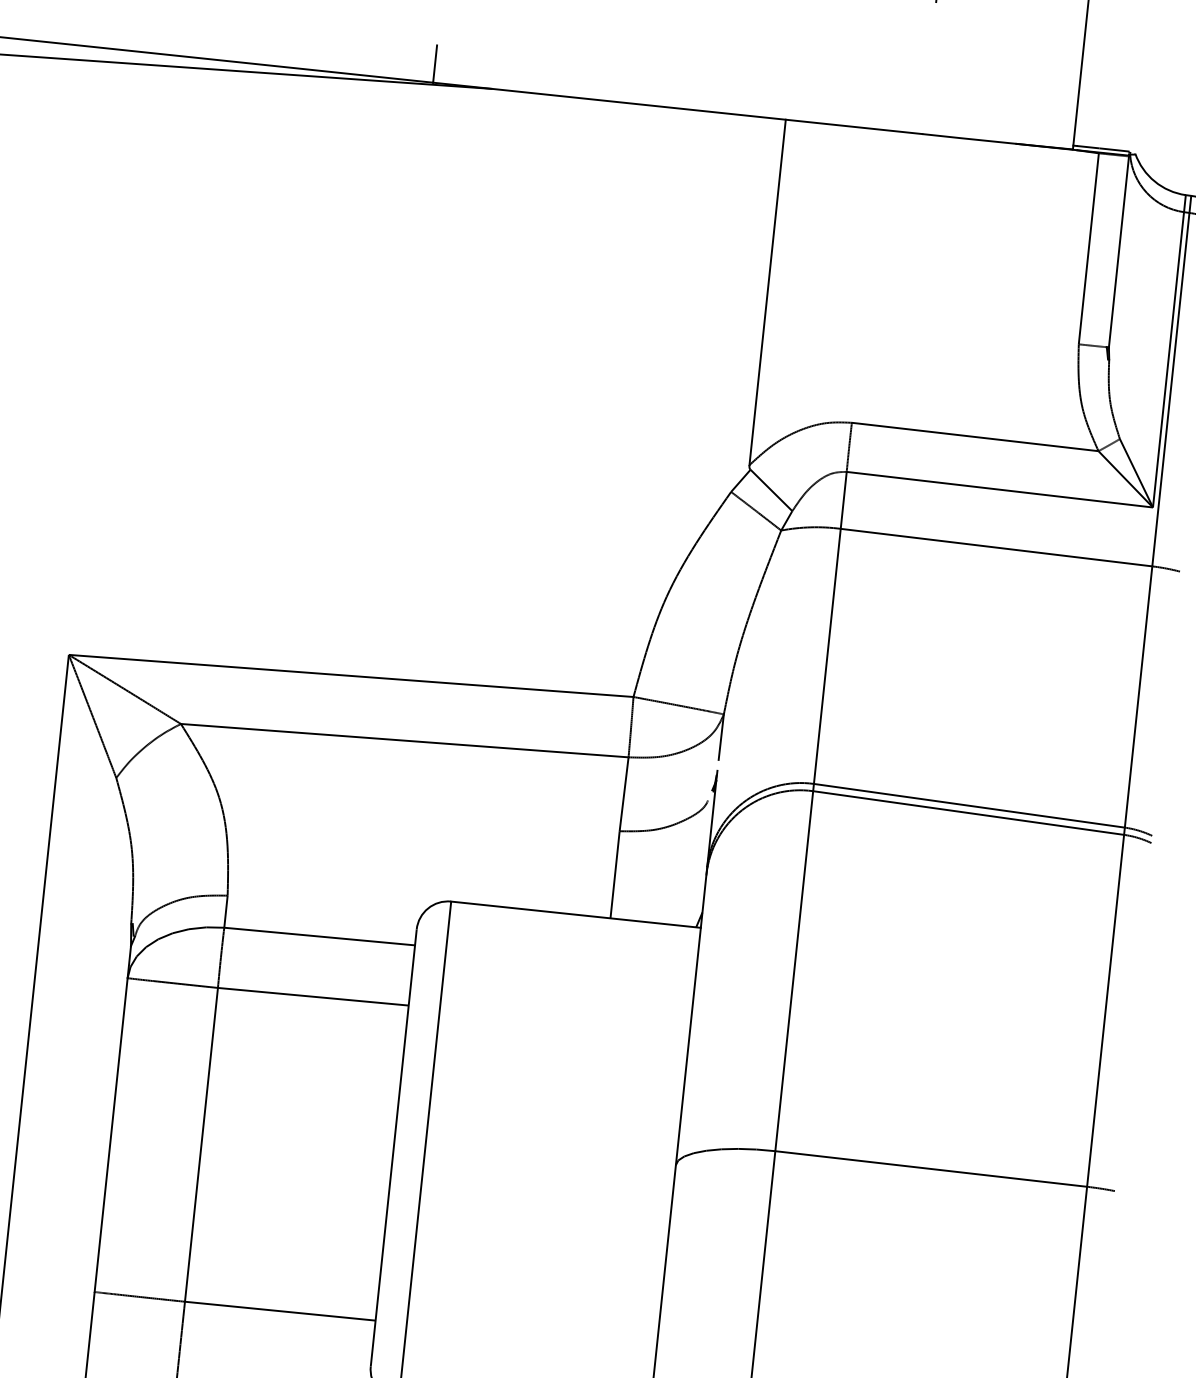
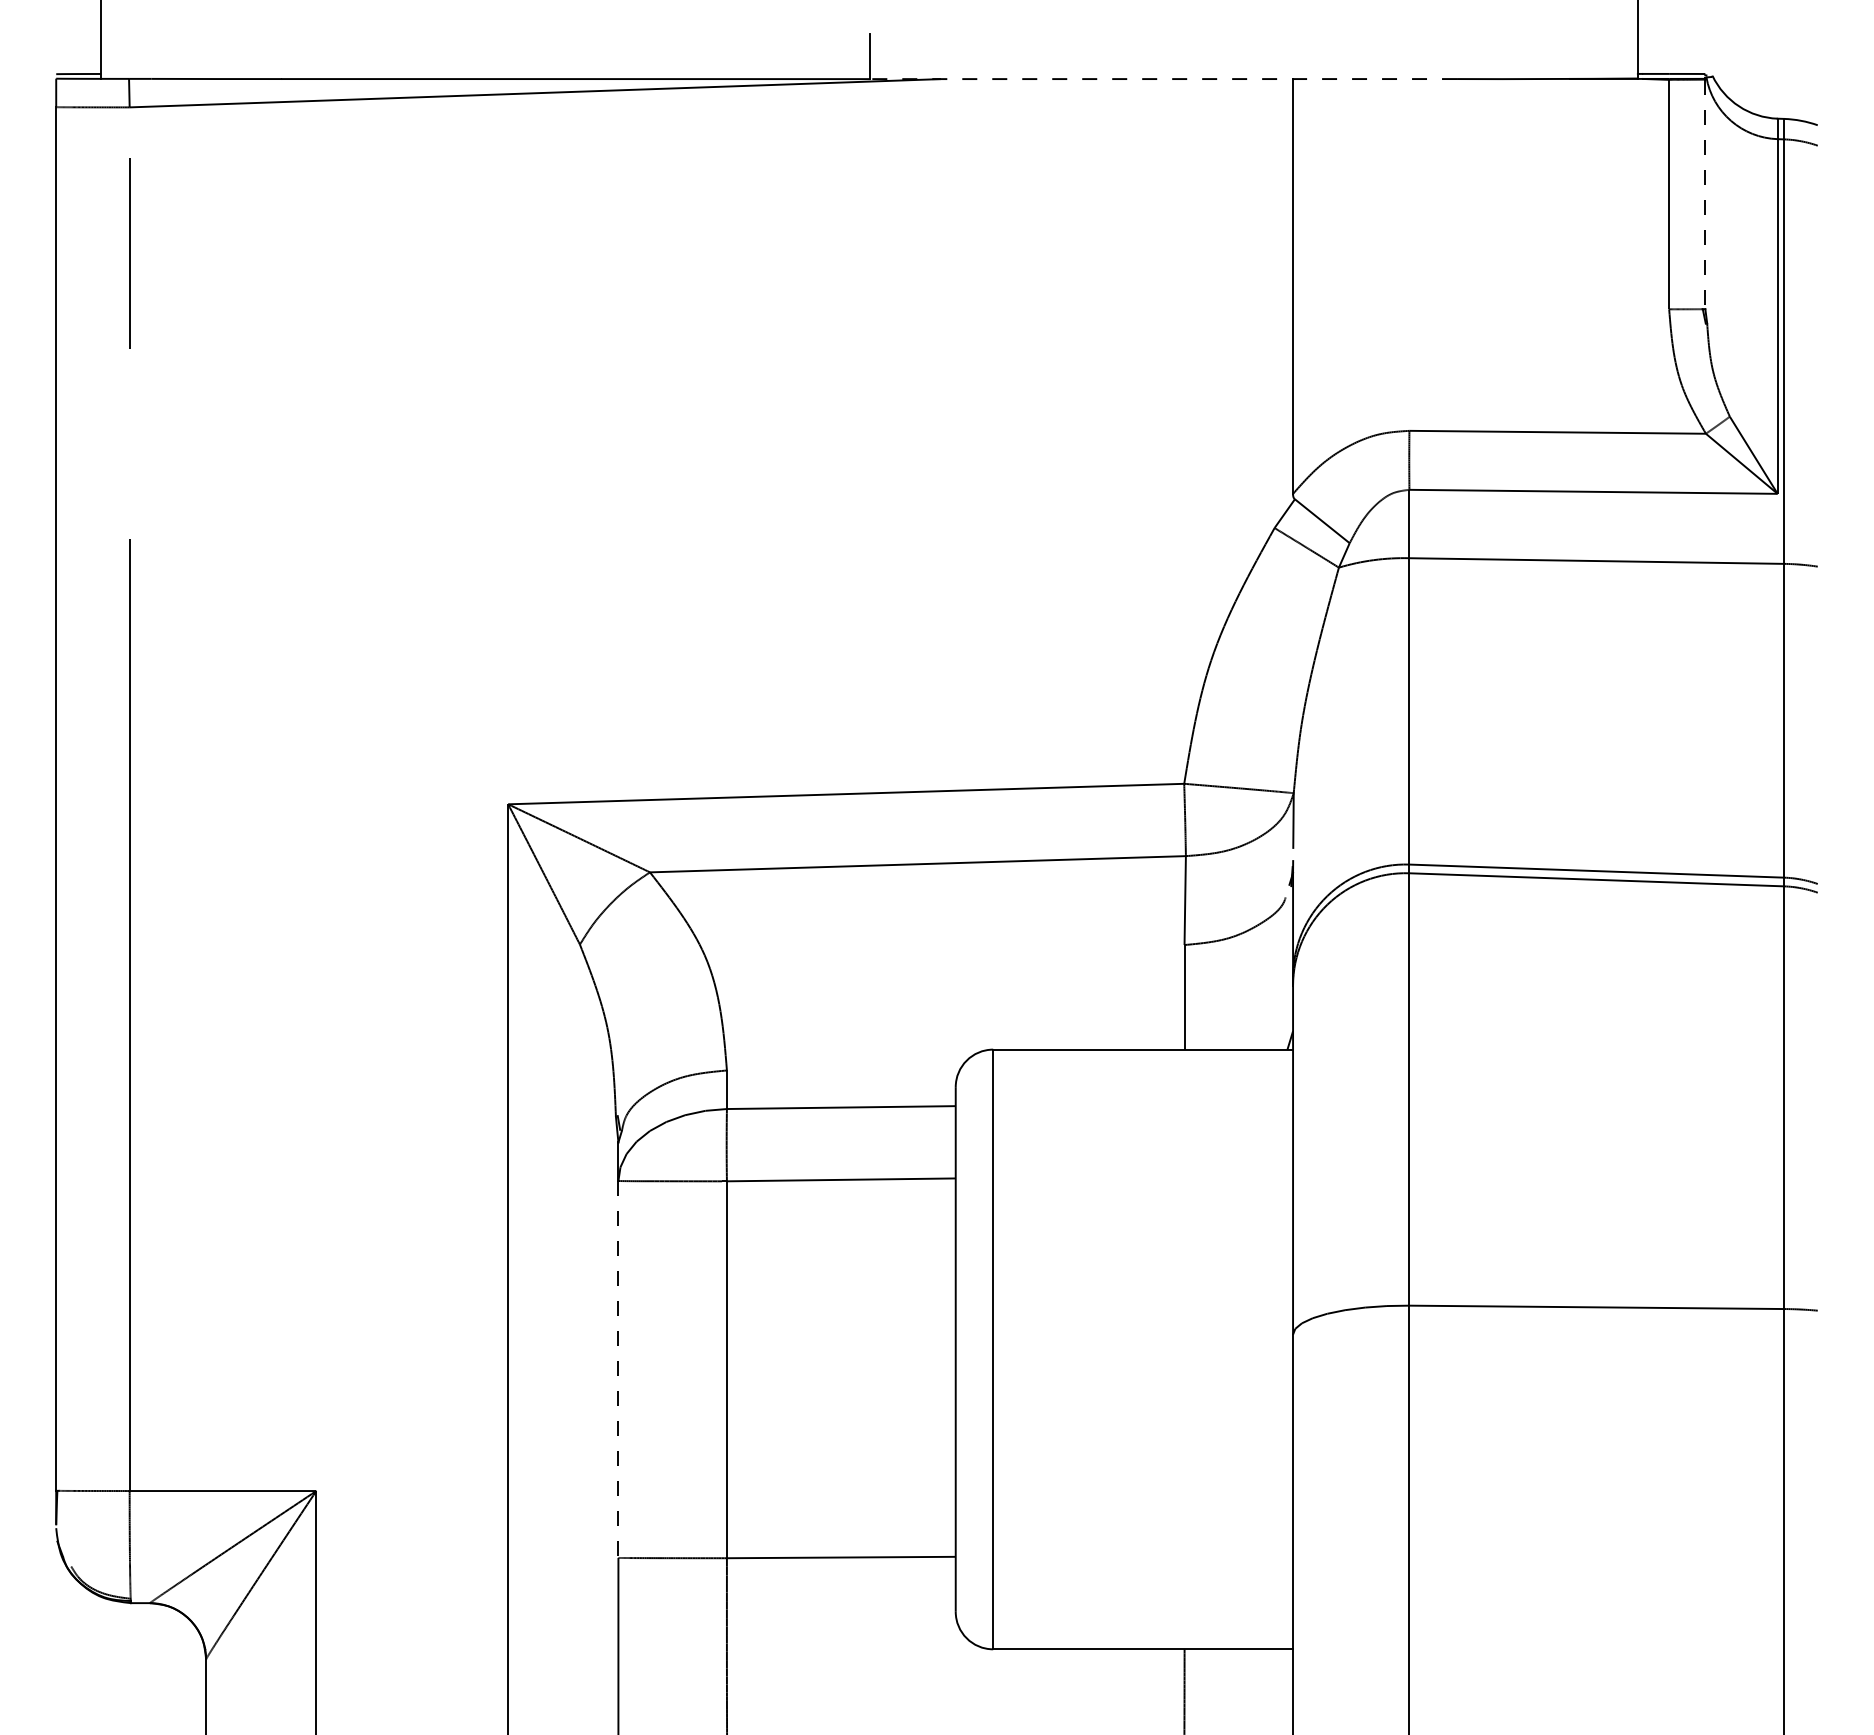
line: (677, 108) -> (1163, 79), solid -> dashed
line: (1119, 251) -> (1705, 194), solid -> dashed
line: (111, 1135) -> (618, 1369), solid -> dashed

